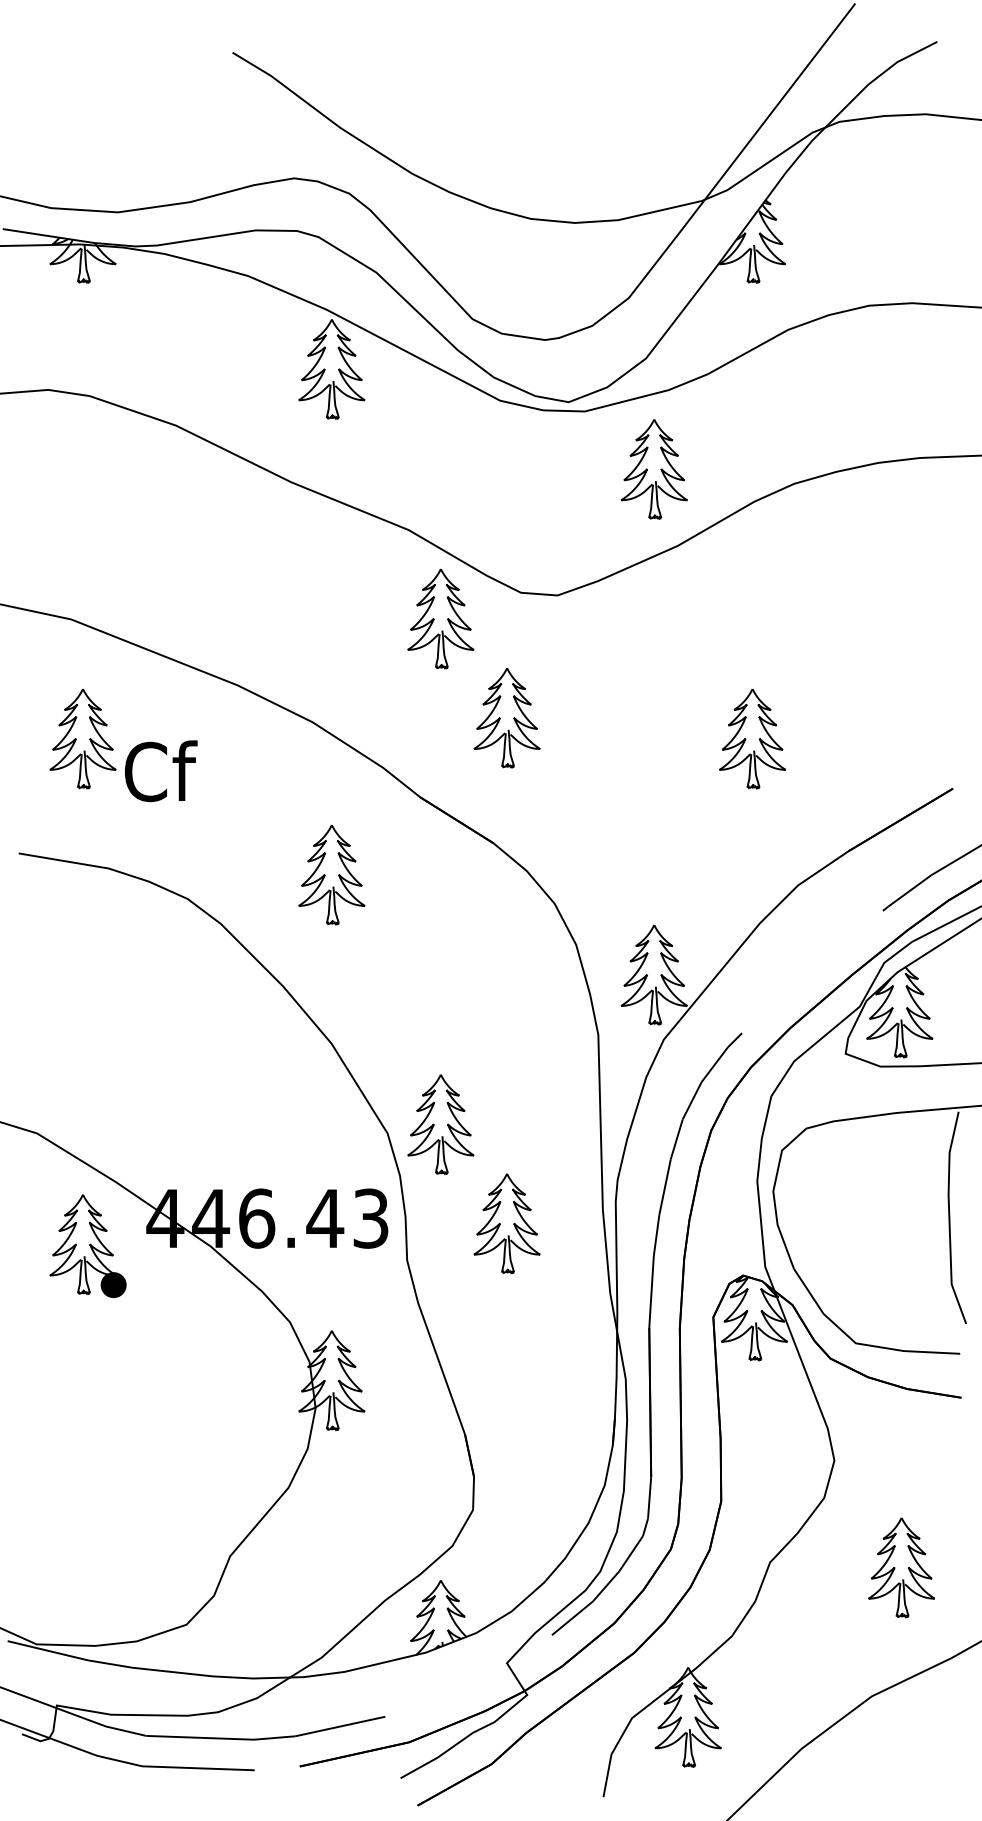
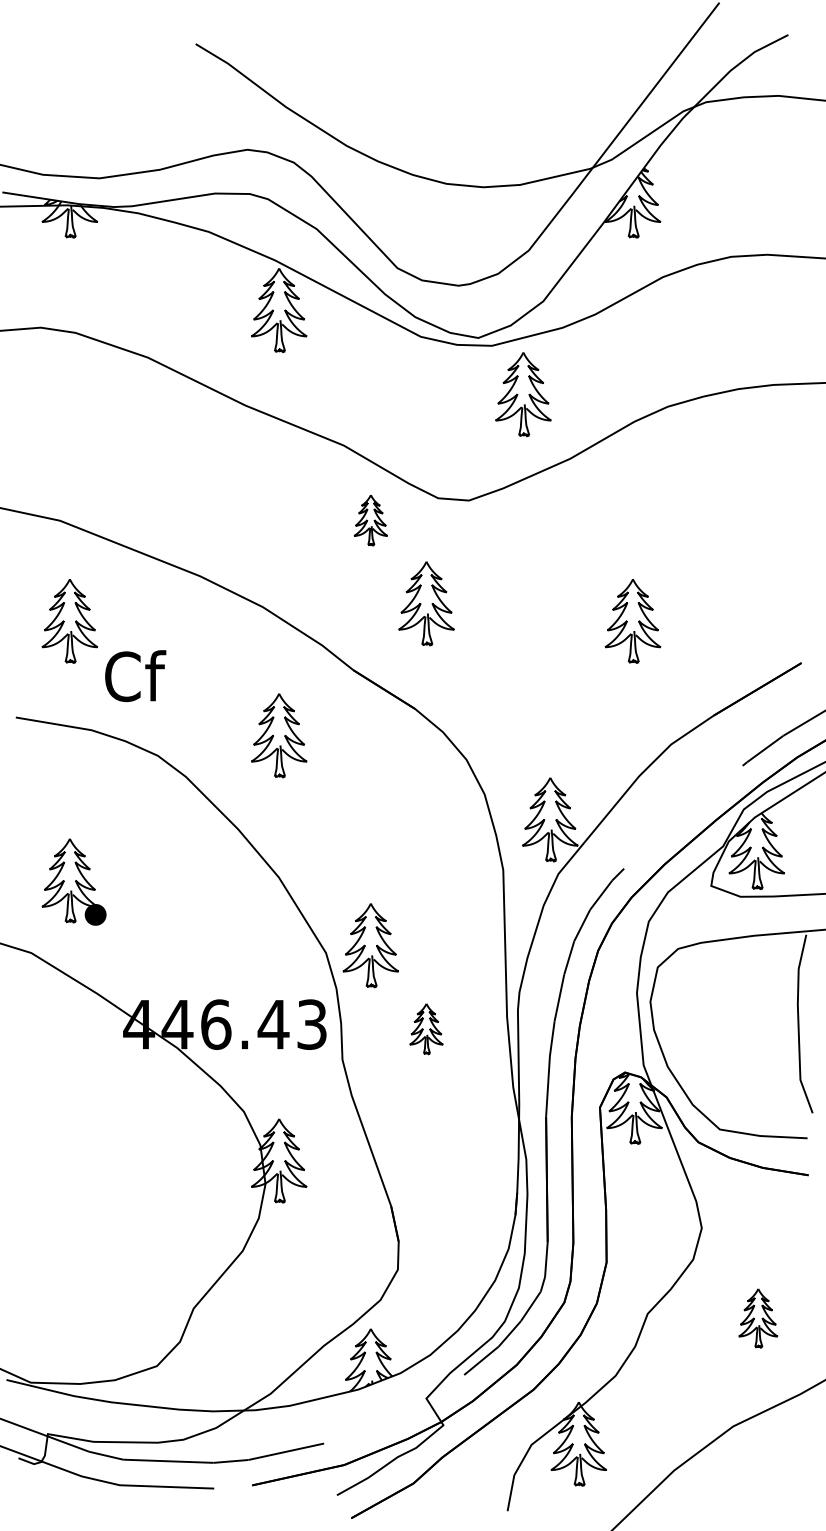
part: (653, 469) -> (522, 394), moved
part: (440, 618) -> (370, 519), size x0.6
text: (161, 771) -> (135, 676), moved
part: (506, 1223) -> (426, 1028), size x0.6
part: (87, 1245) -> (73, 881), moved
part: (901, 1567) -> (758, 1318), size x0.7

